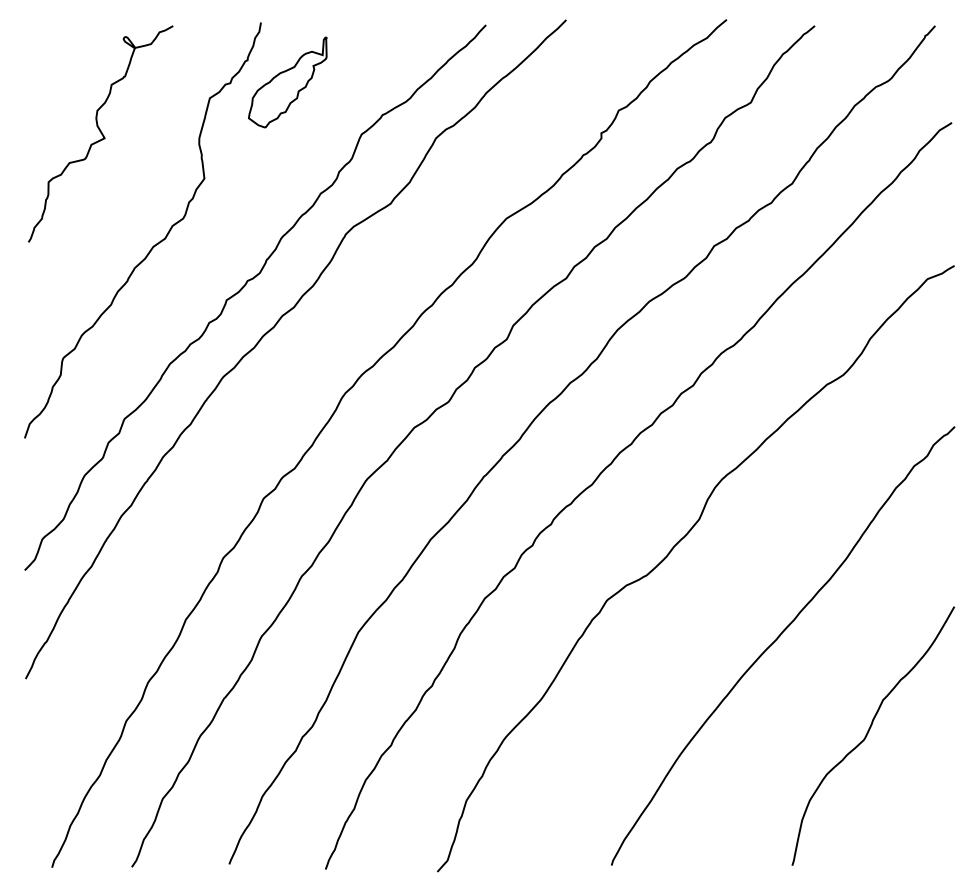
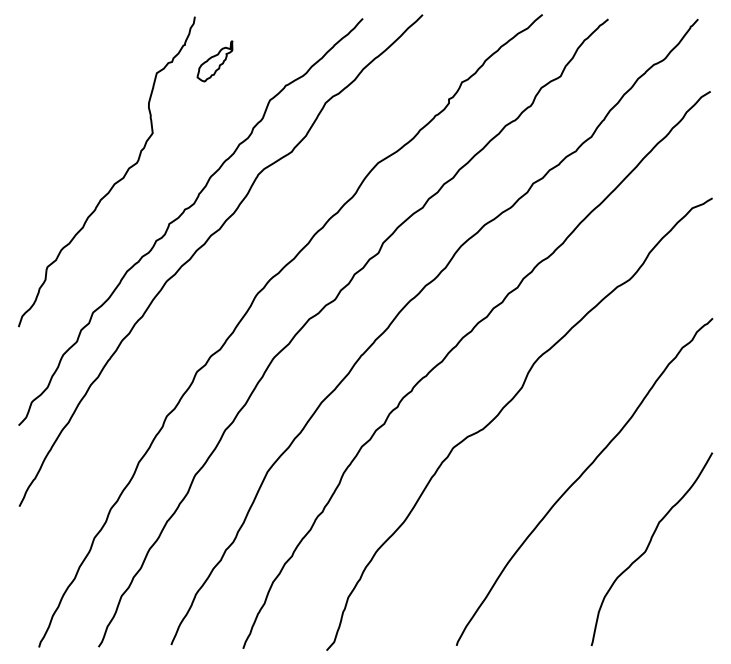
part: (287, 82) -> (214, 61), size x0.6
curve: (100, 133) -> (75, 99), removed

